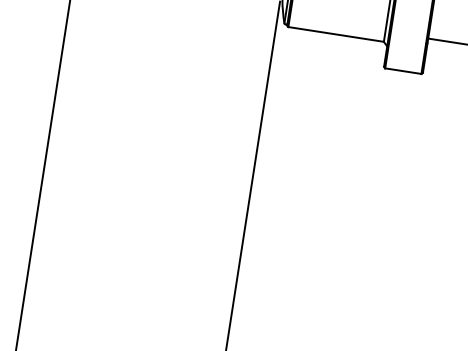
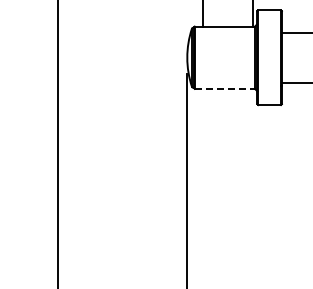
line: (337, 34) -> (225, 88), solid -> dashed

